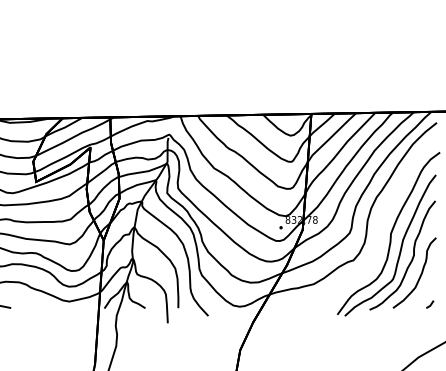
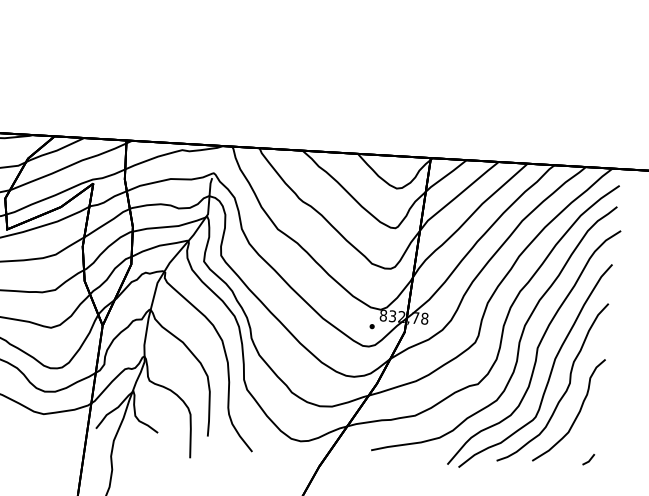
curve: (378, 227) -> (519, 337), added

